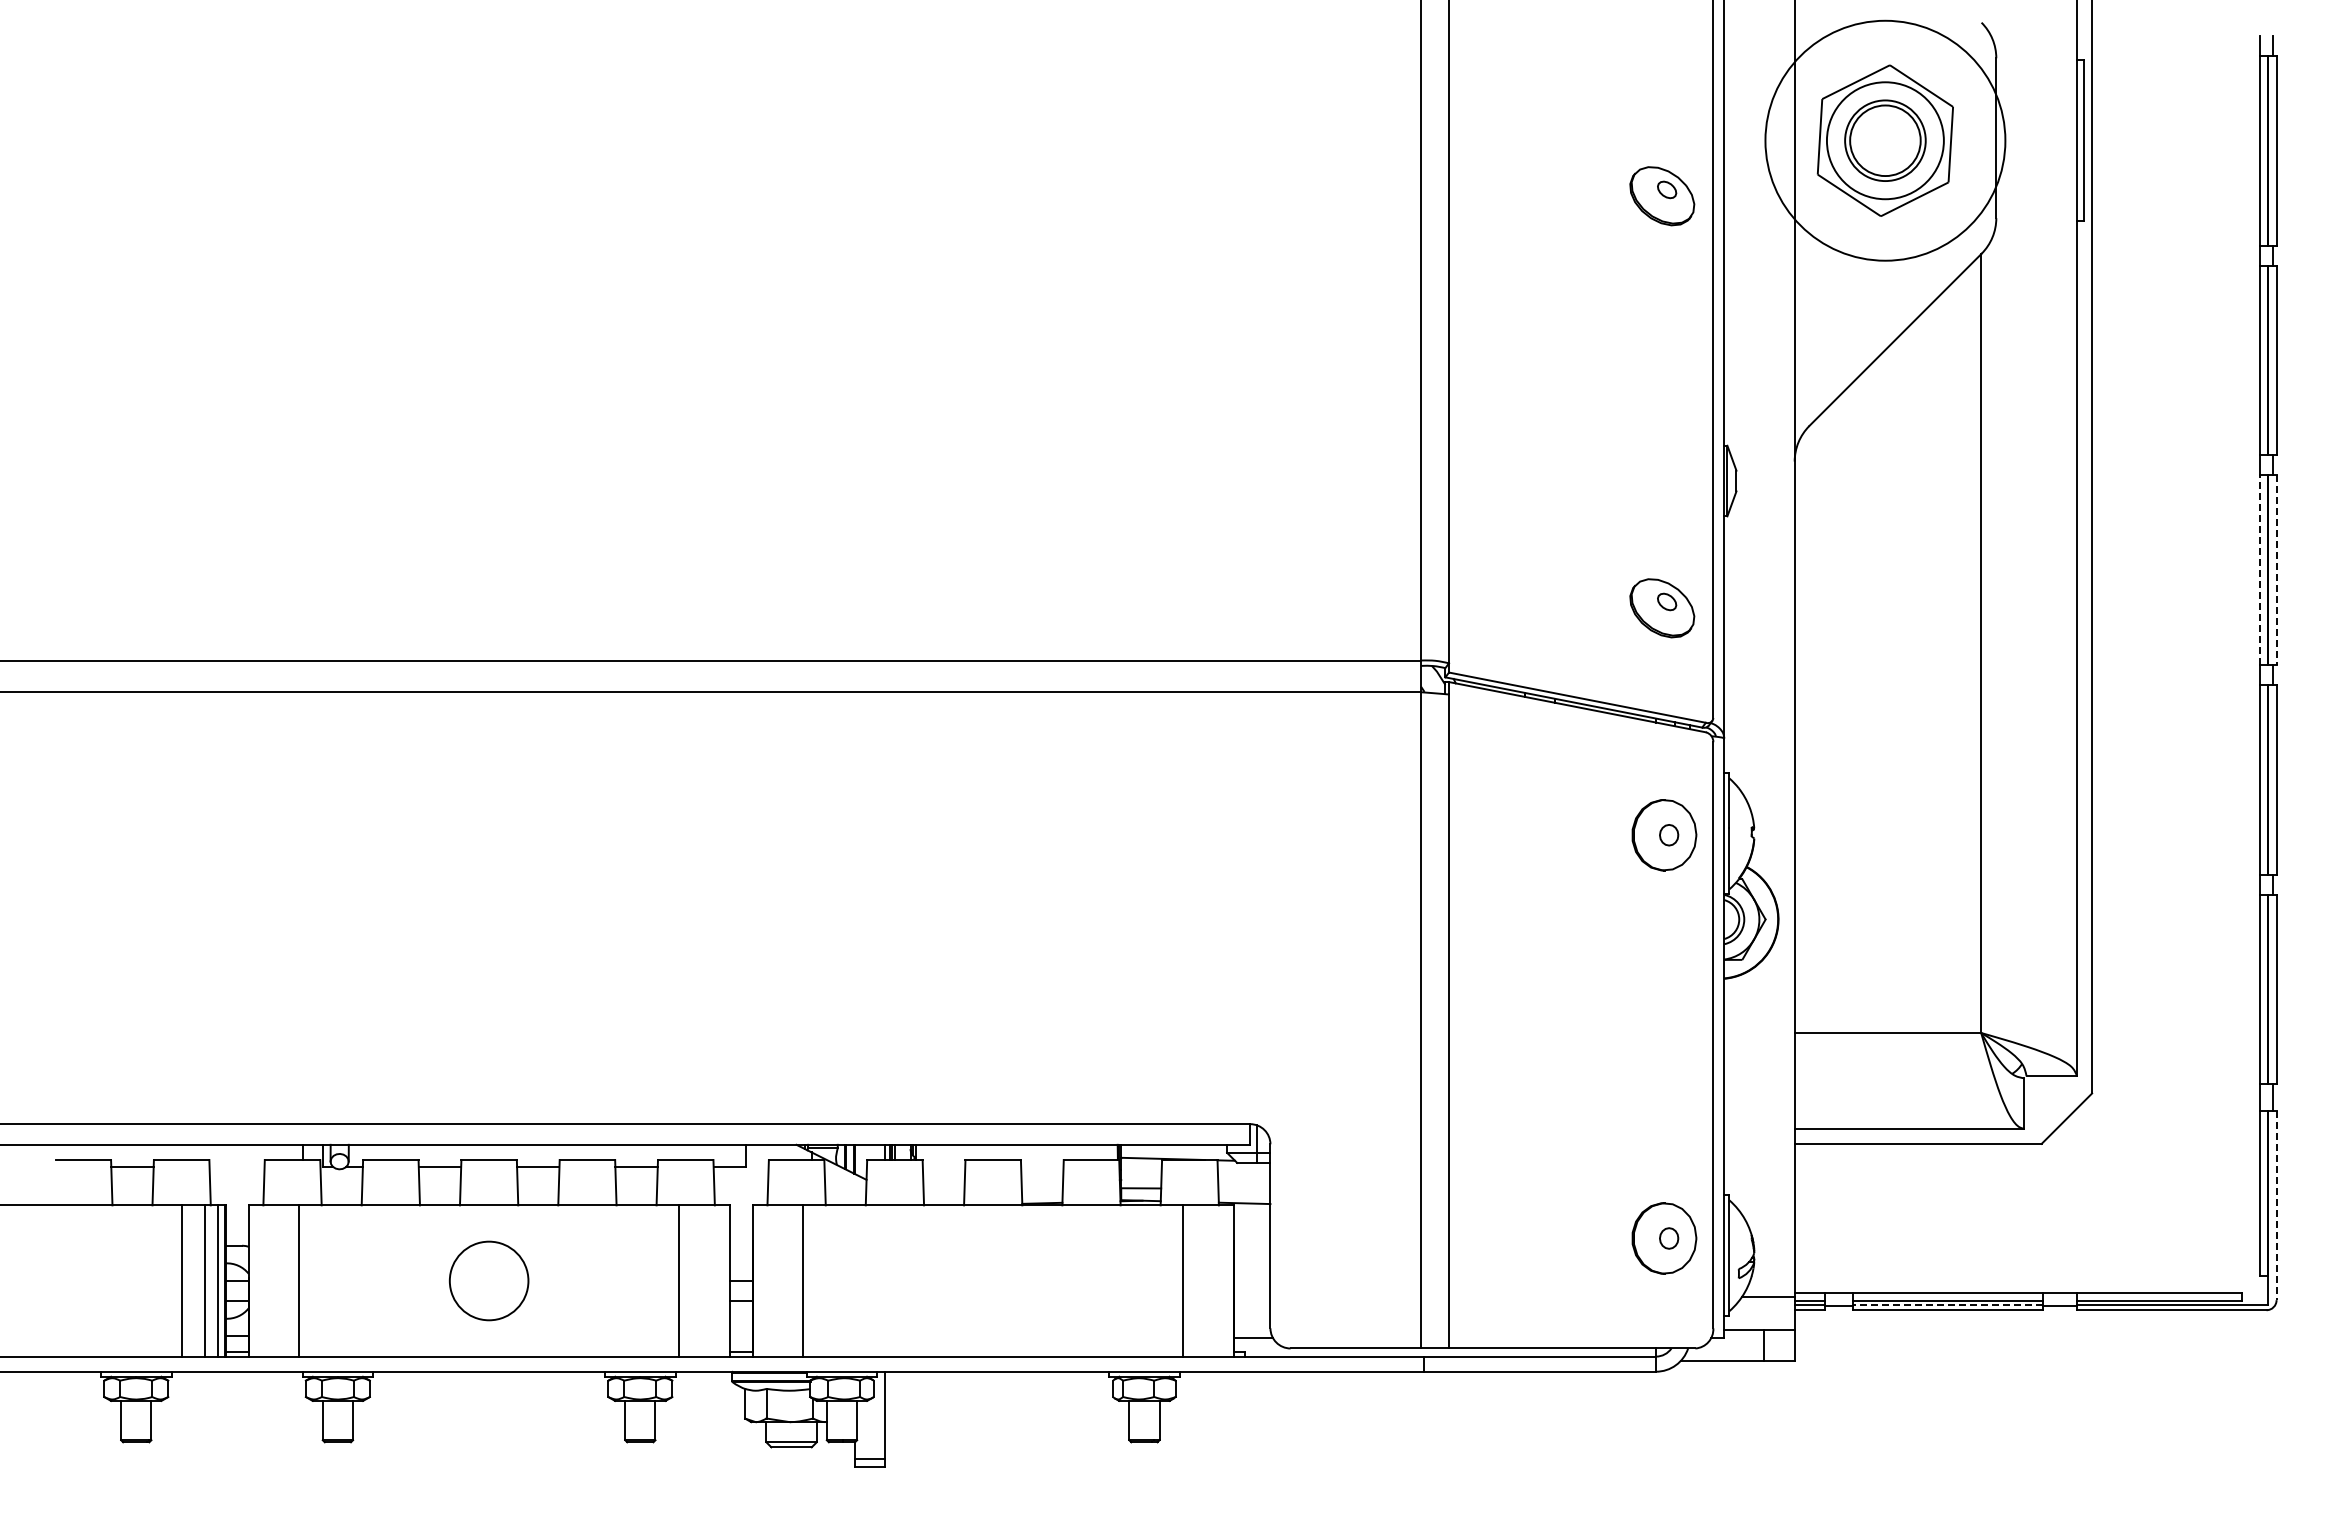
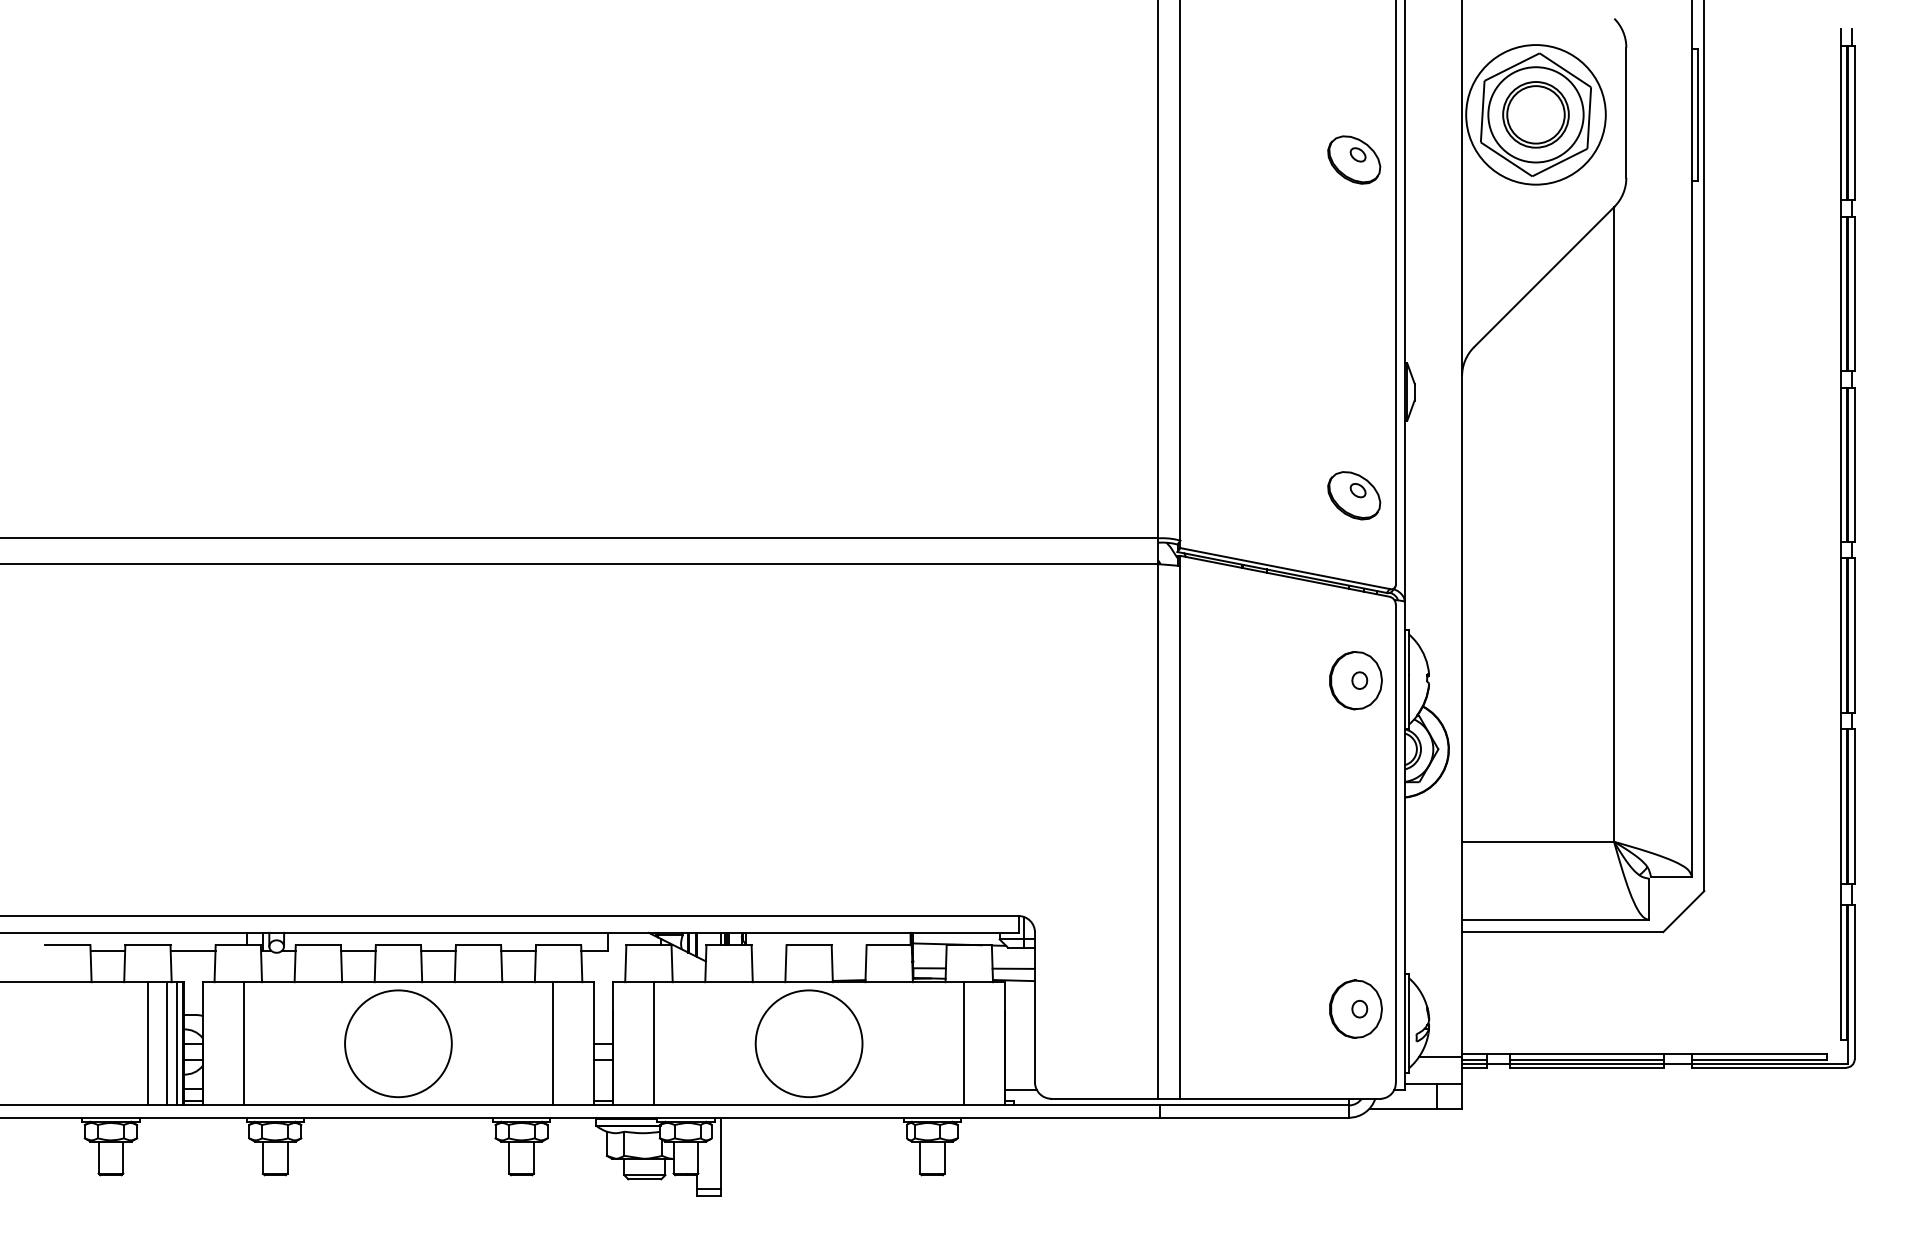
circle: (1885, 140) -> (1536, 114), size x0.71
line: (2259, 570) -> (1840, 464), dashed -> solid
line: (2276, 570) -> (1854, 464), dashed -> solid
line: (236, 1167) -> (192, 951), added
line: (1244, 1188) -> (1013, 968), added
line: (2276, 1205) -> (1854, 982), dashed -> solid
circle: (488, 1280) -> (397, 1043), size x1.67
circle: (992, 1280) -> (808, 1043), added
line: (1947, 1305) -> (1586, 1063), dashed -> solid

